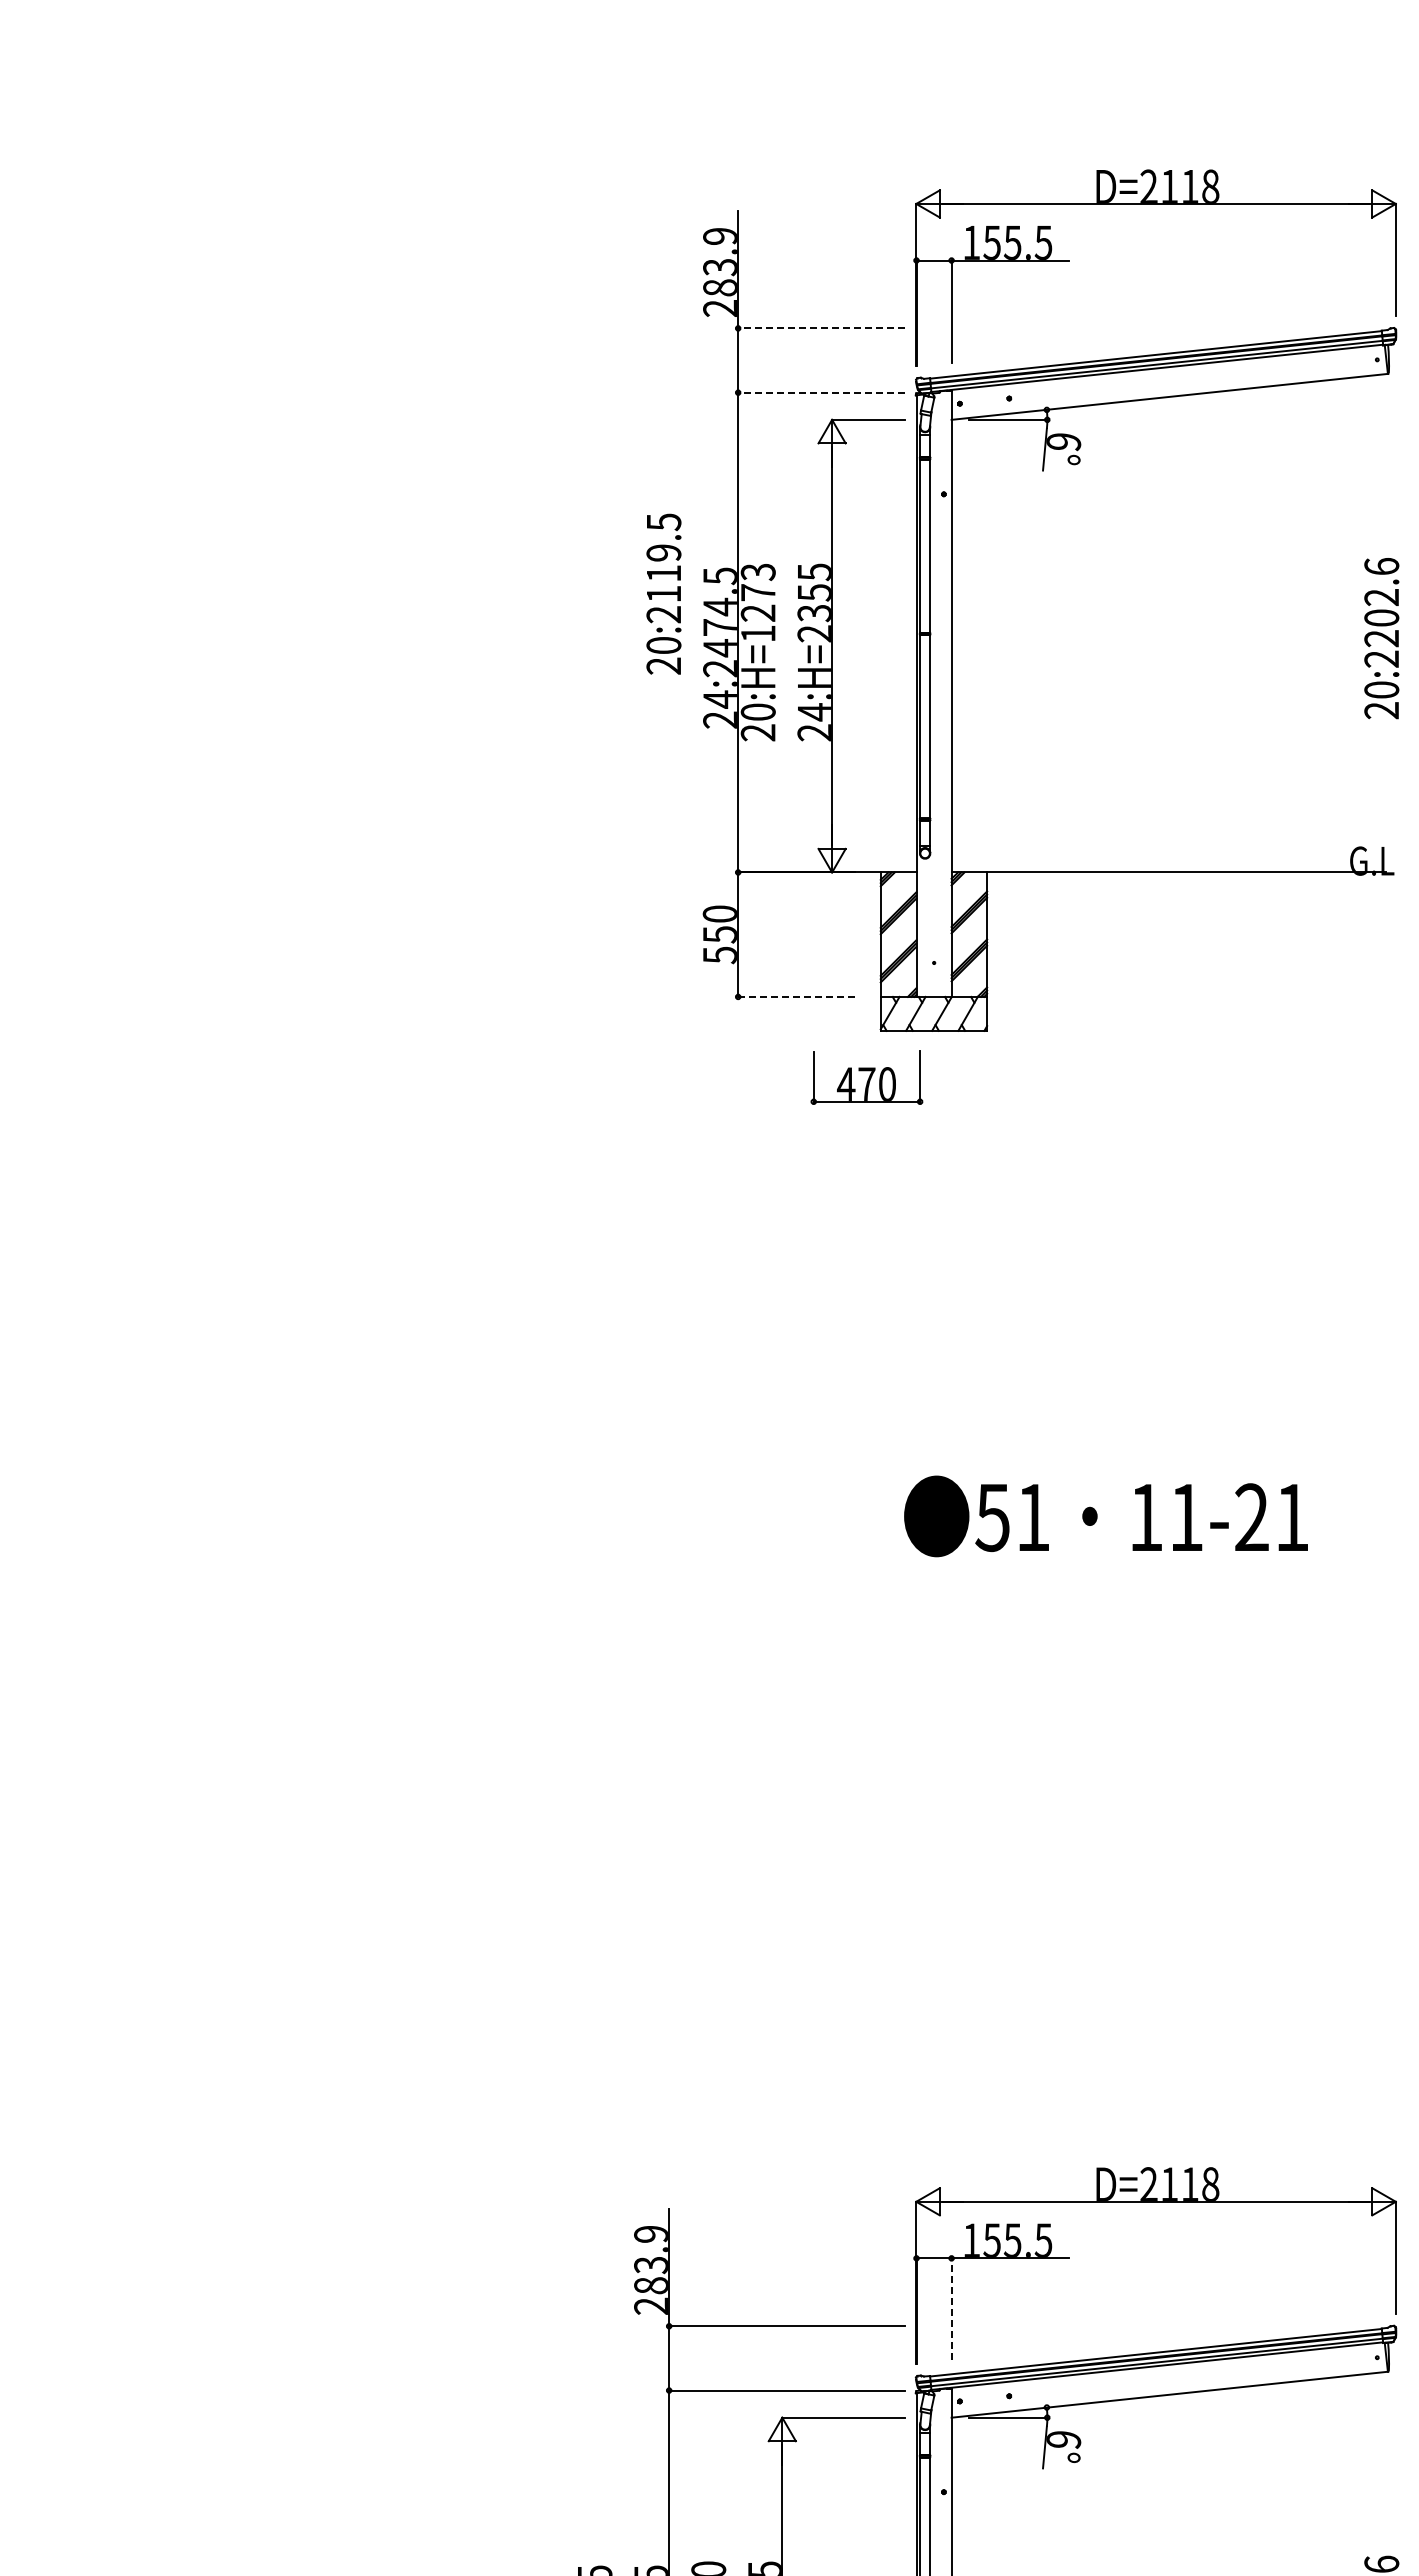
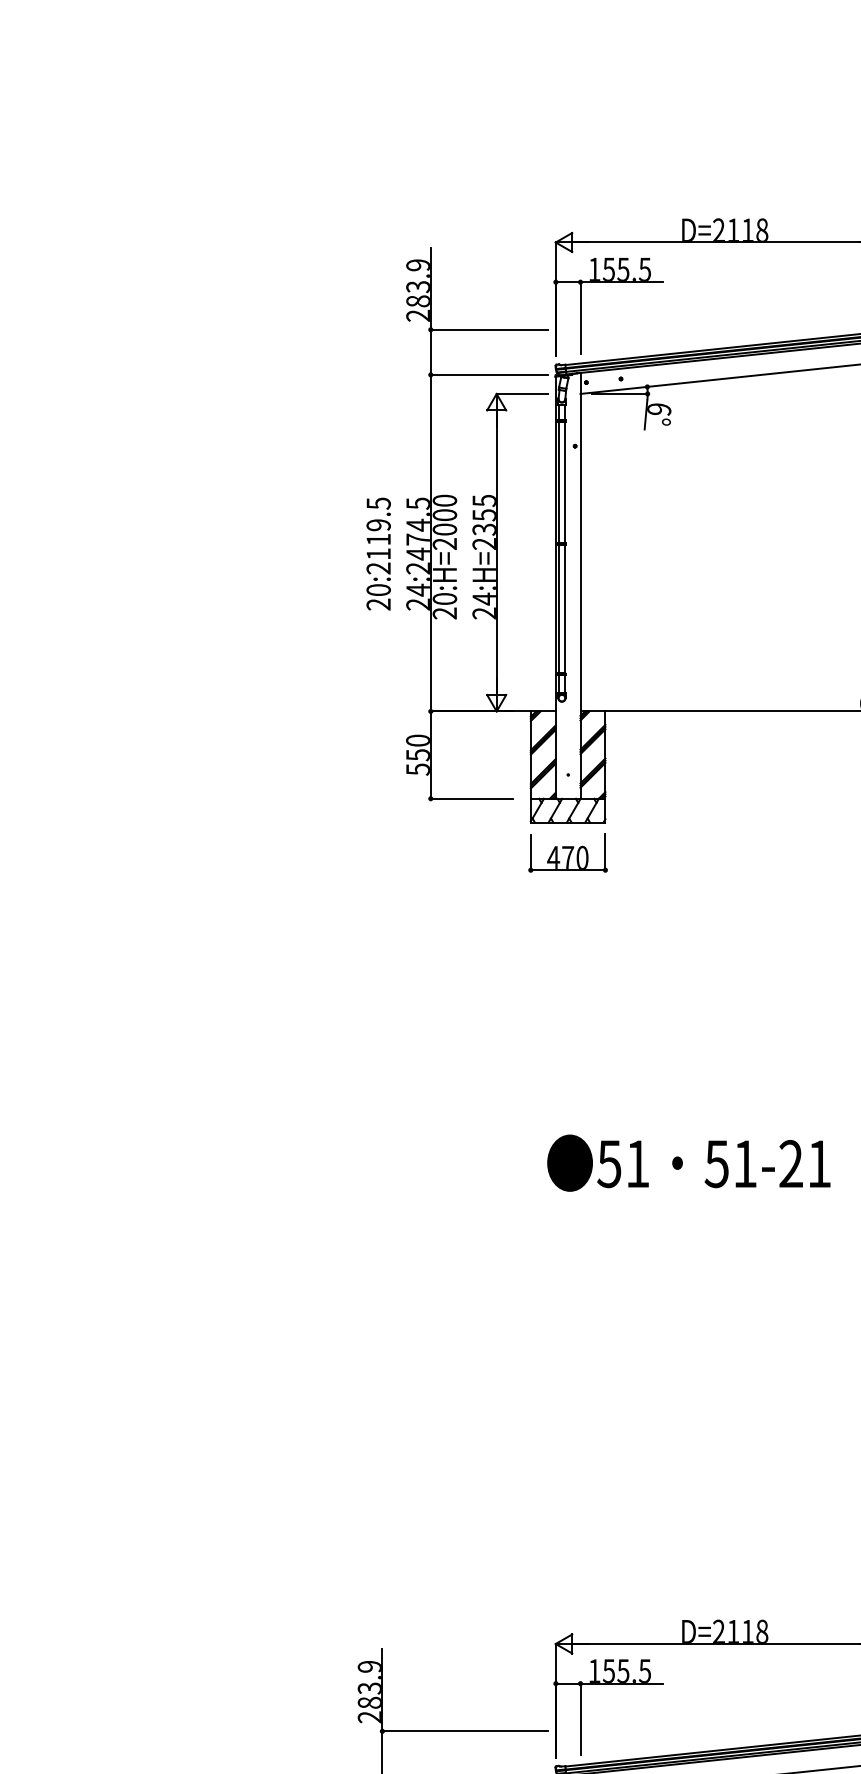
line: (821, 328) -> (489, 329), dashed -> solid
line: (821, 392) -> (489, 374), dashed -> solid
text: (663, 593) -> (378, 553), moved
text: (757, 602) -> (444, 522), 20:H=1273 -> 20:H=2000
line: (795, 996) -> (471, 798), dashed -> solid
part: (866, 1077) -> (567, 853), moved
text: (1145, 1518) -> (716, 1164), 11-21 -> 51-21
line: (951, 2308) -> (580, 1718), dashed -> solid

